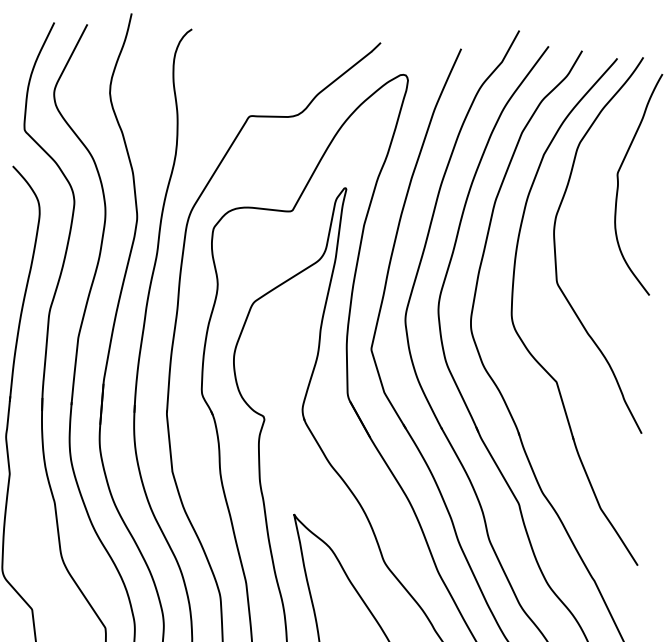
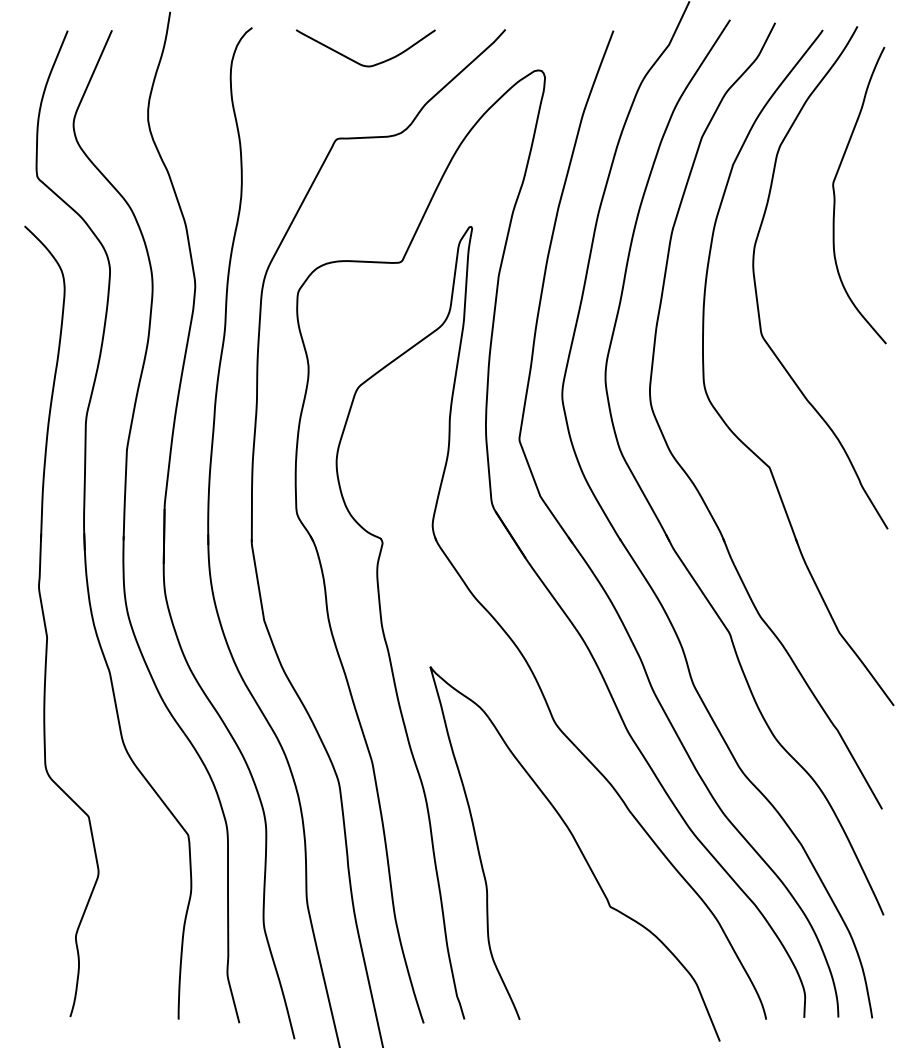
curve: (267, 58) -> (355, 60), added

